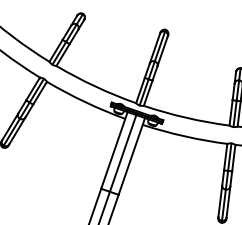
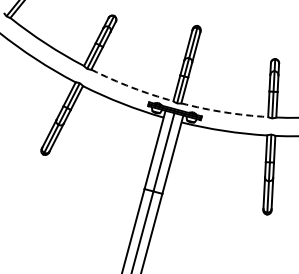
arc: (95, 86) -> (131, 87), solid -> dashed
arc: (186, 117) -> (224, 112), solid -> dashed

